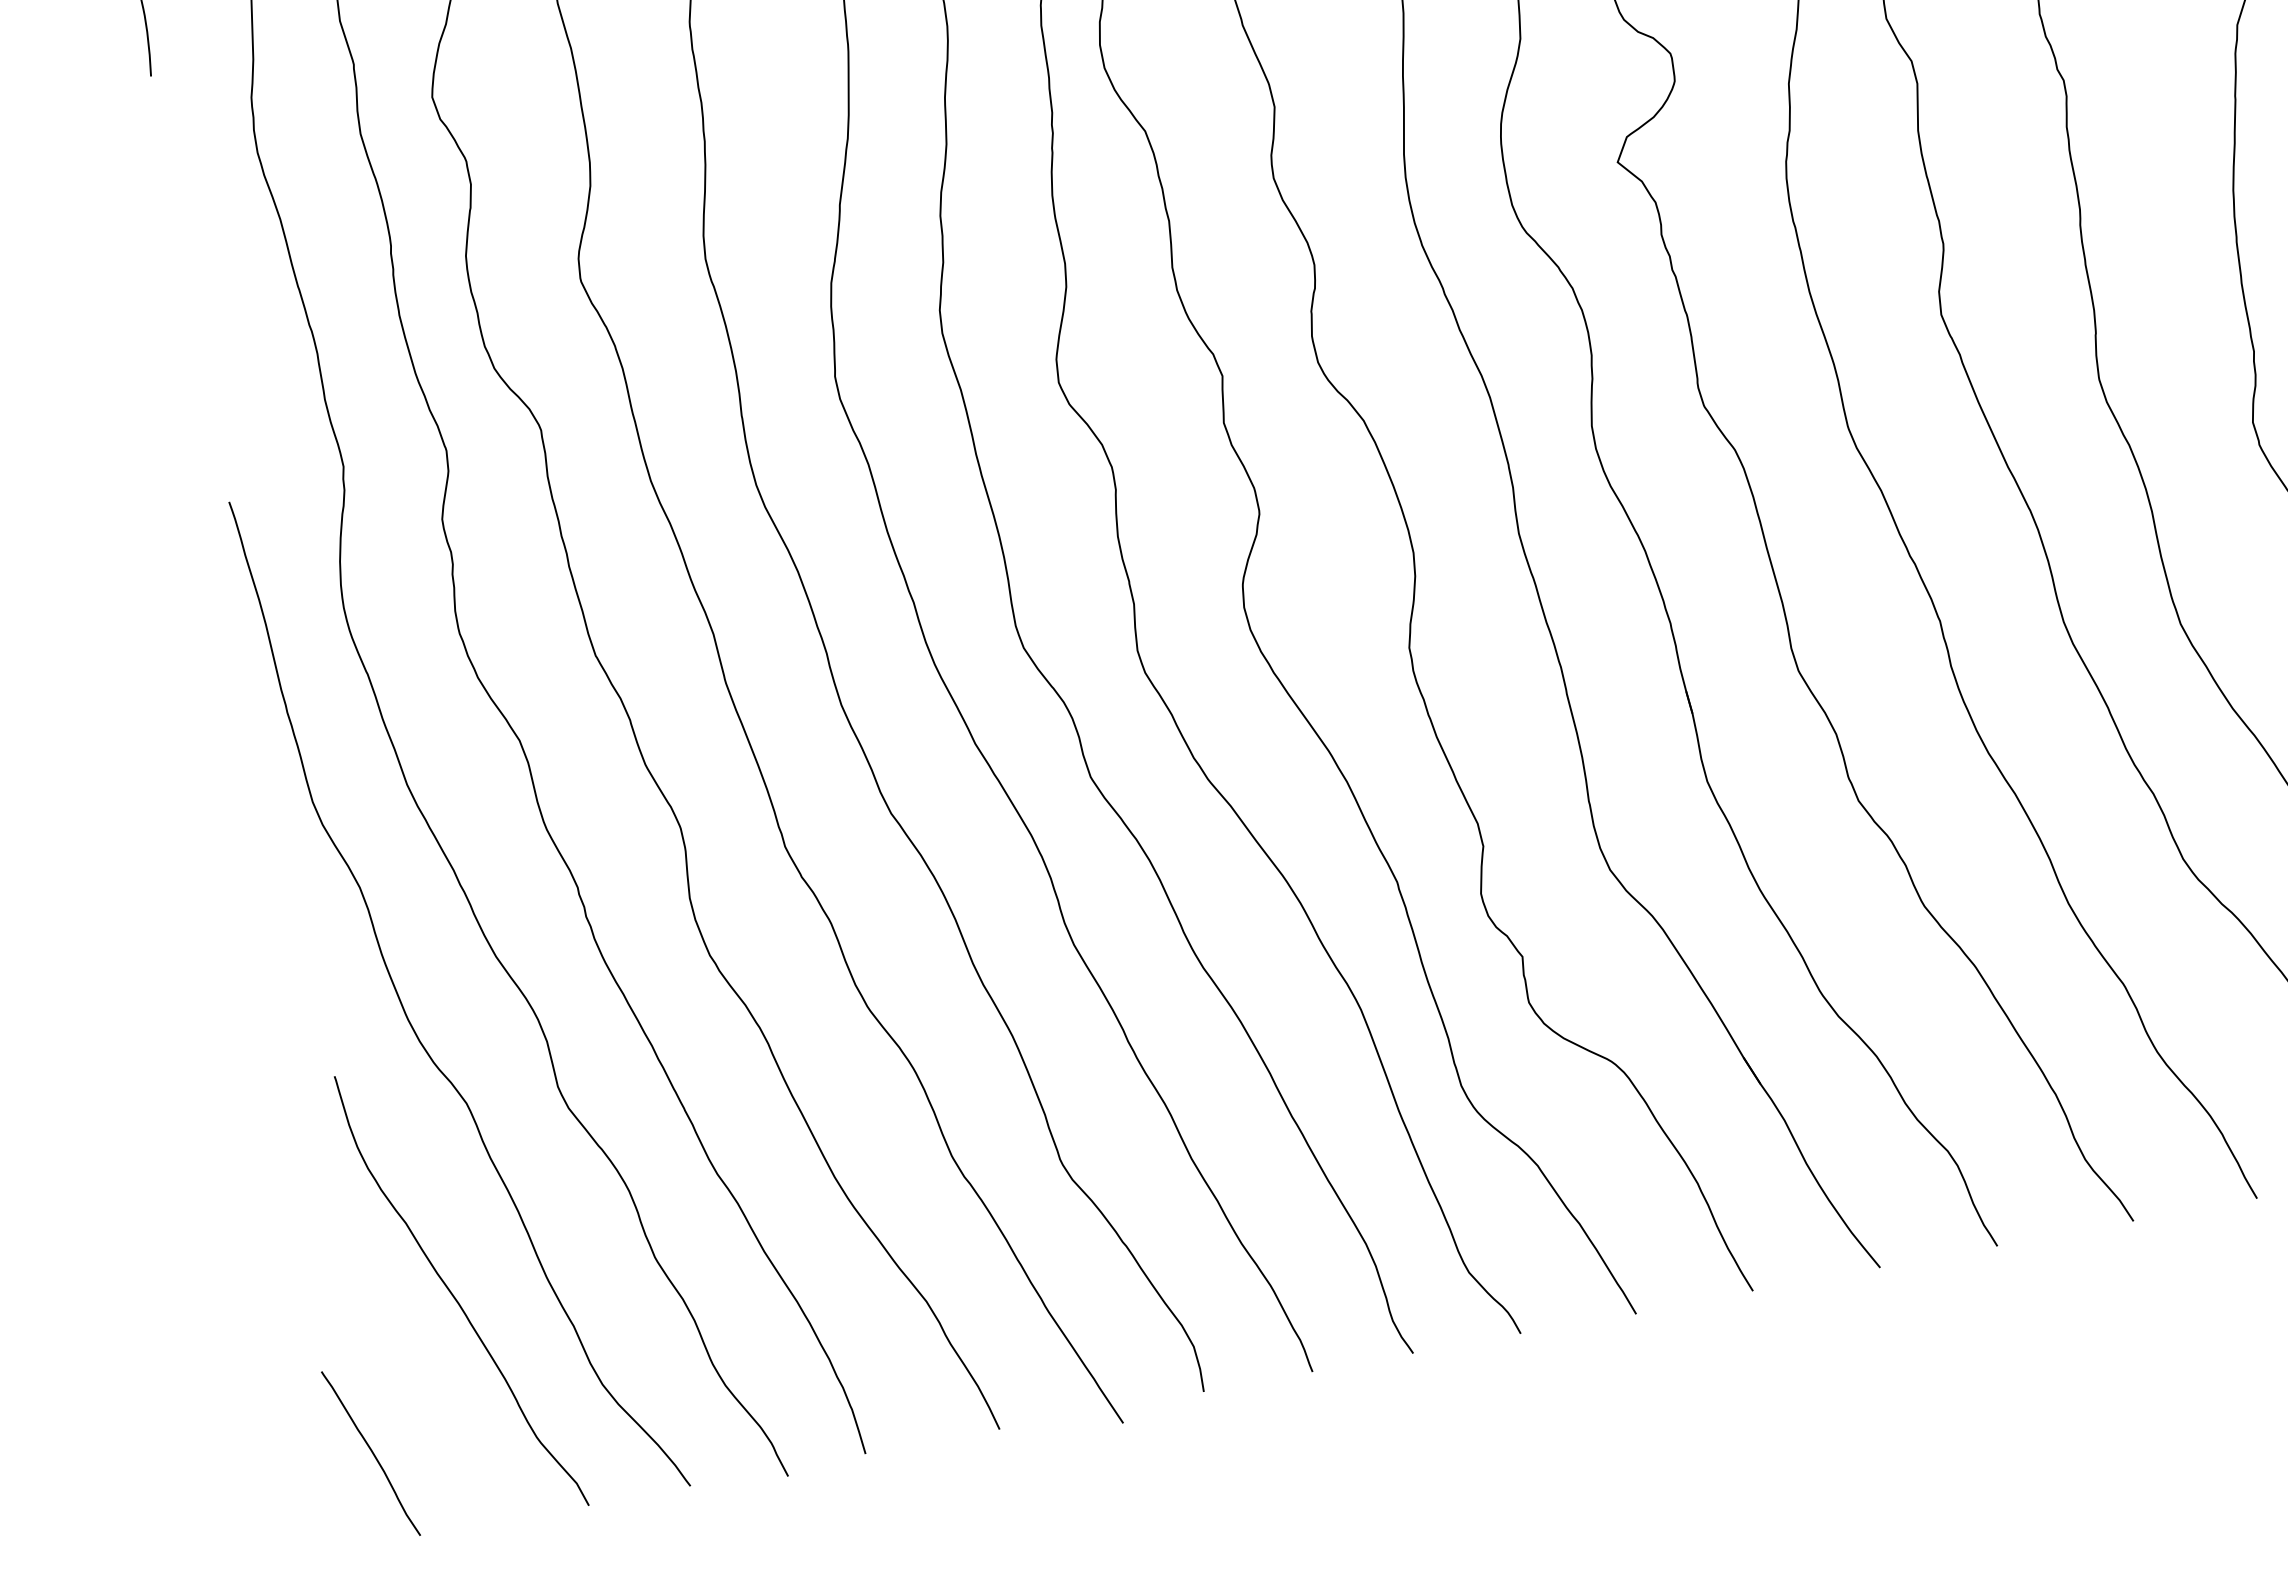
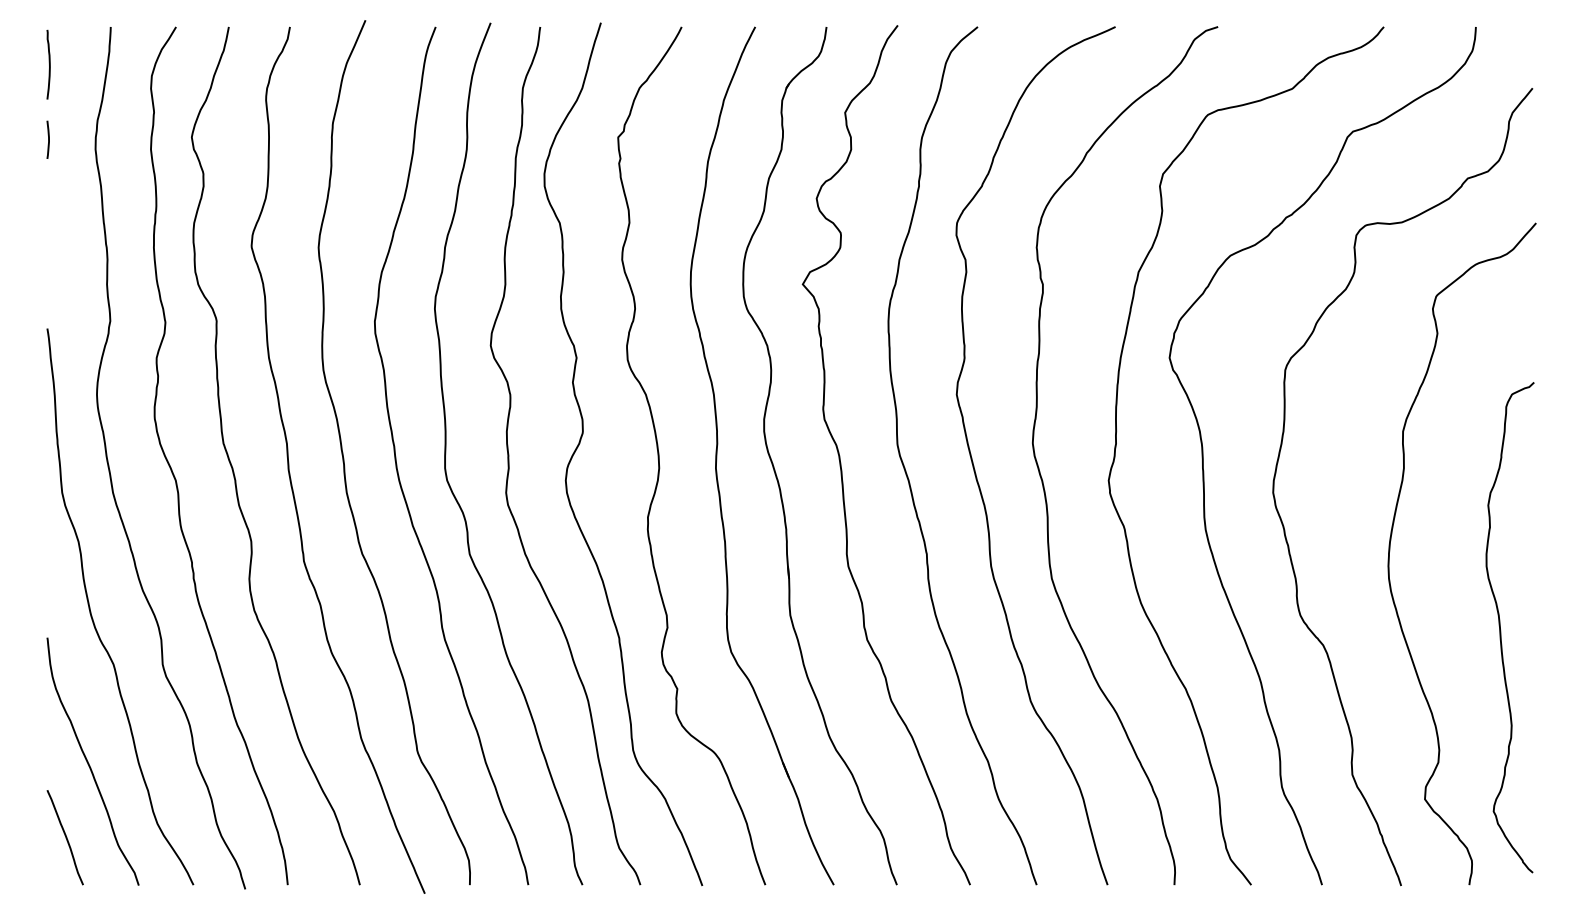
line: (166, 150) -> (48, 139), added
curve: (371, 1453) -> (65, 837), moved

